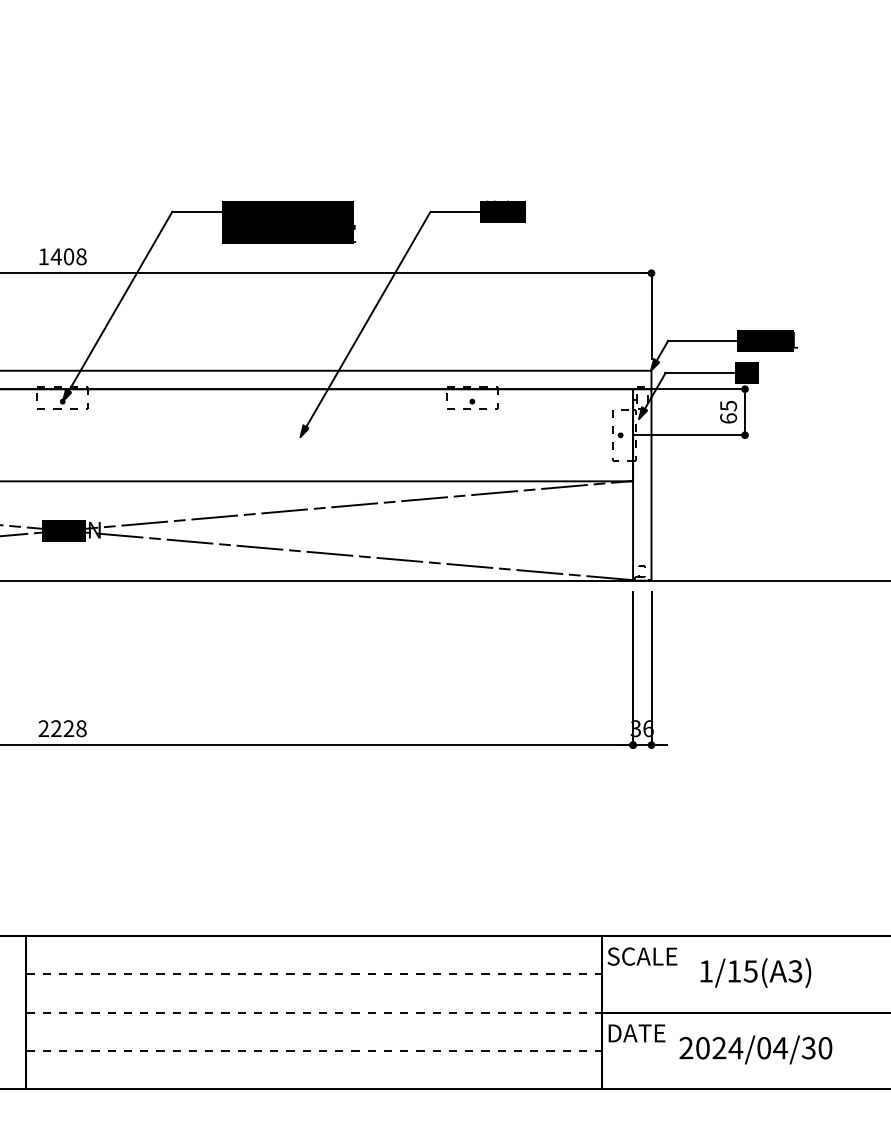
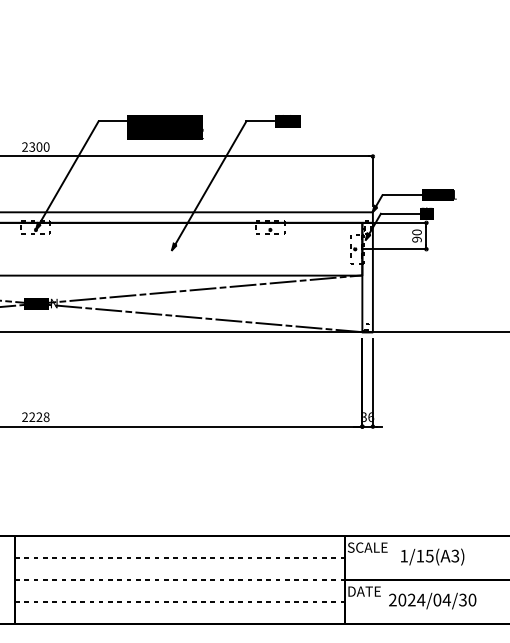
text: (62, 255) -> (35, 146), 1408 -> 2300
text: (727, 411) -> (416, 235), 65 -> 90

